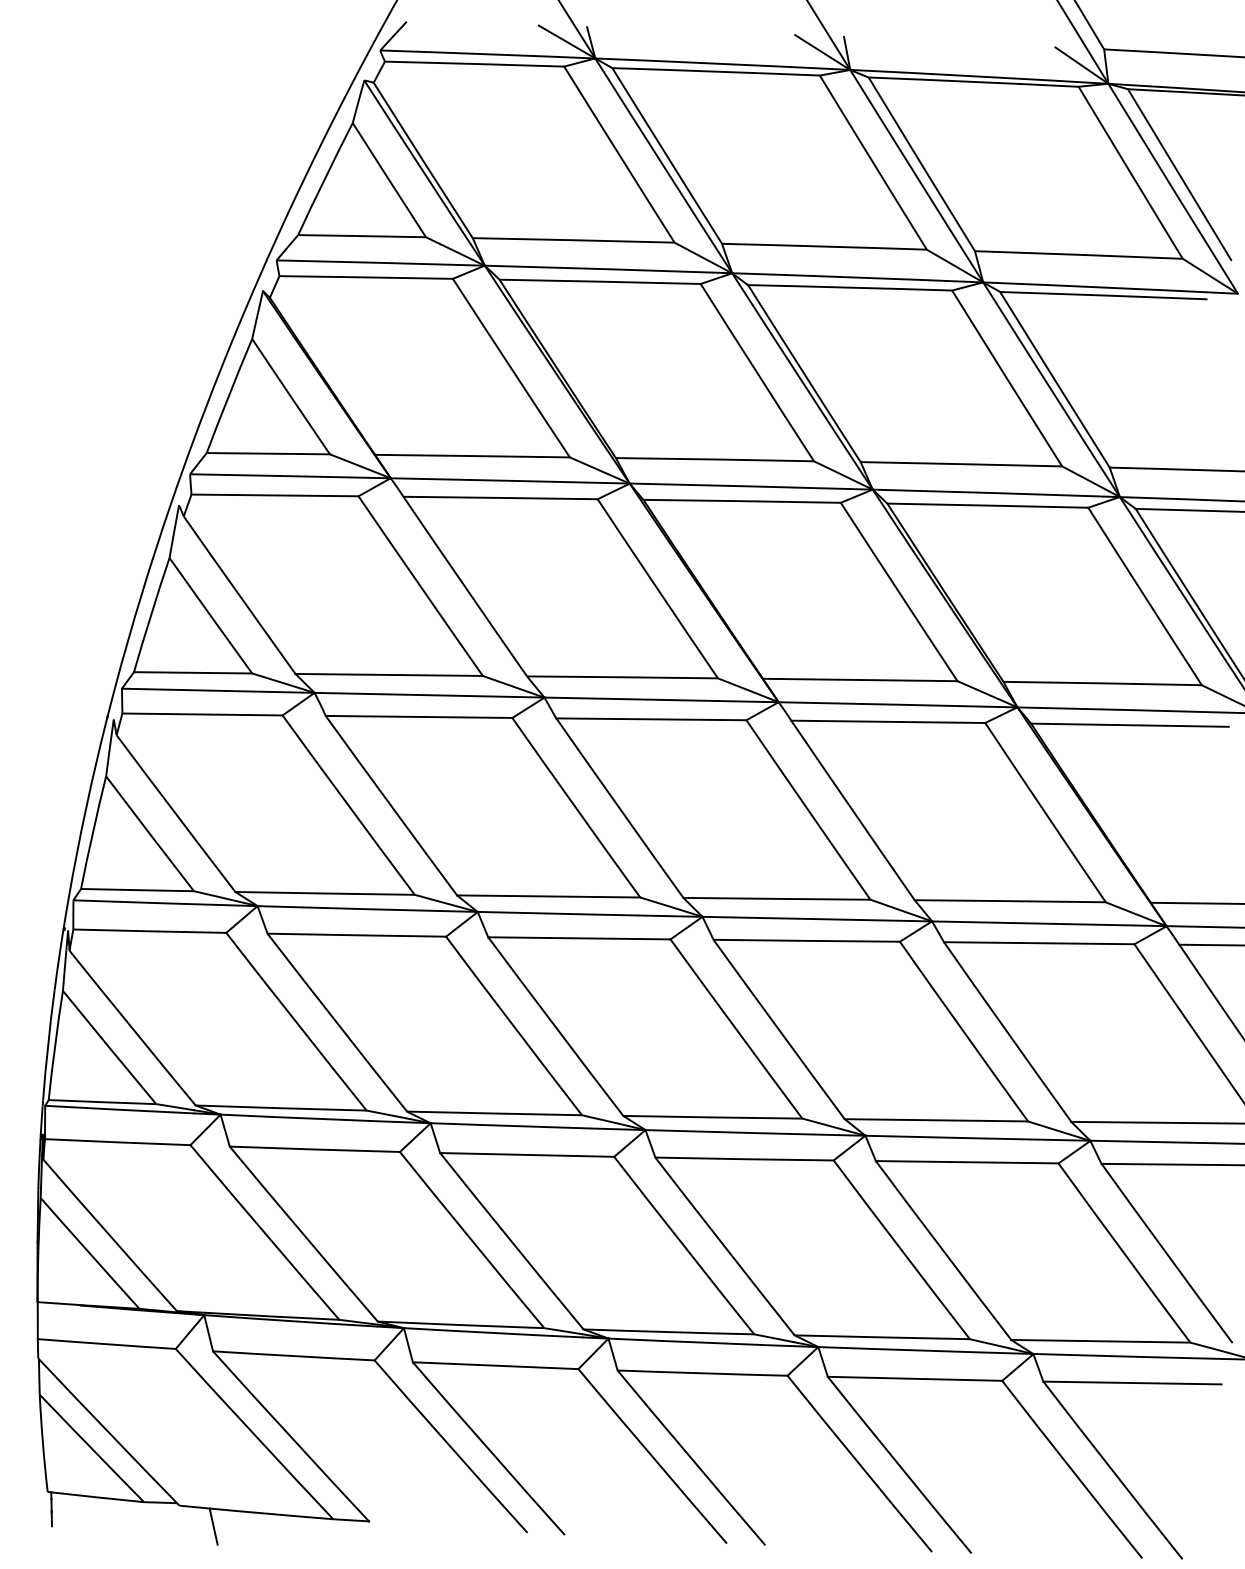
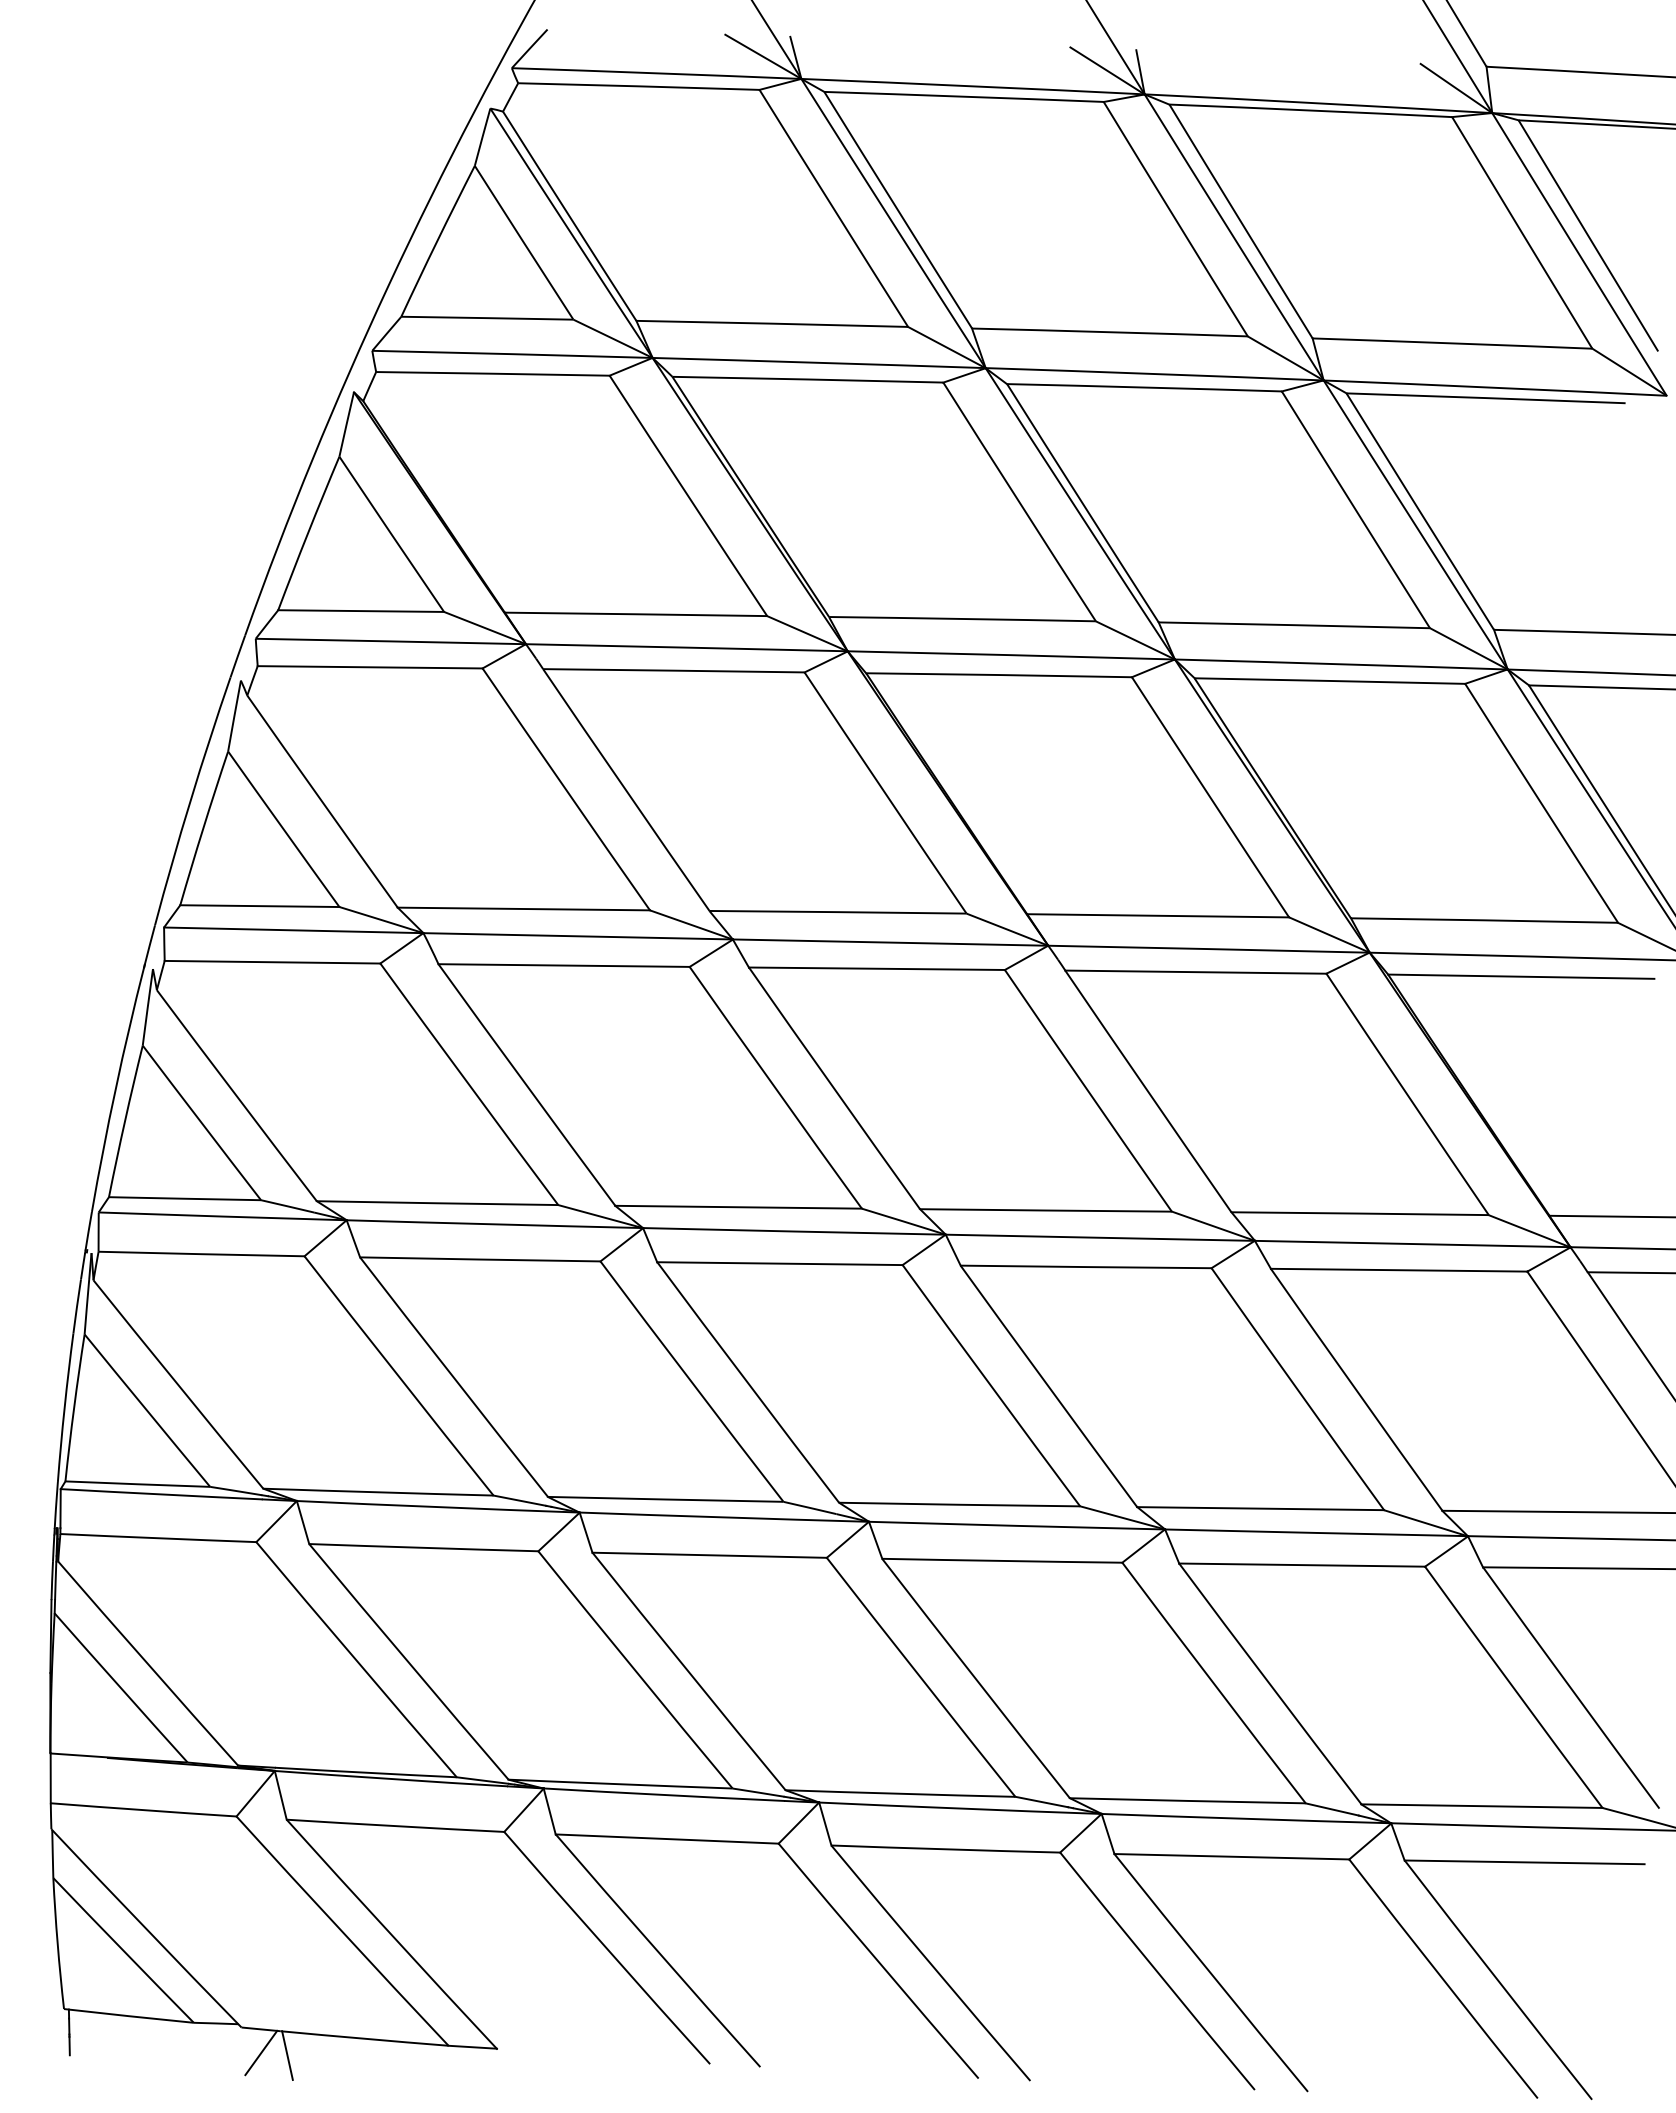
line: (194, 1524) -> (261, 2052), added

